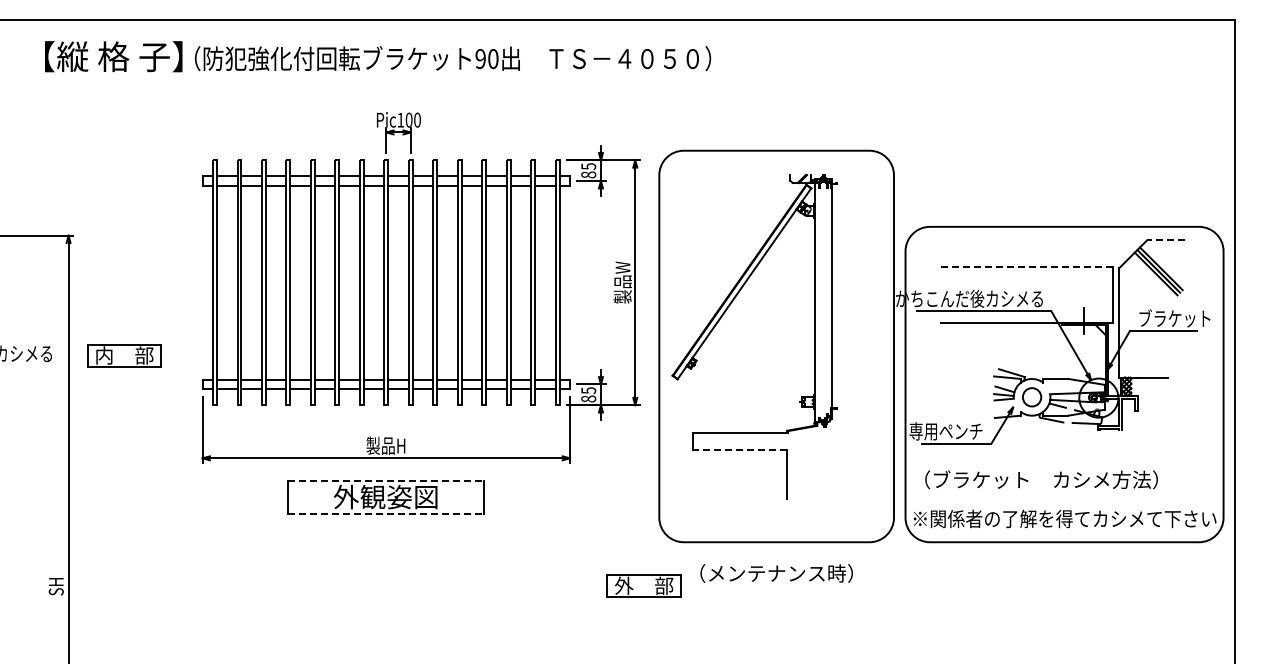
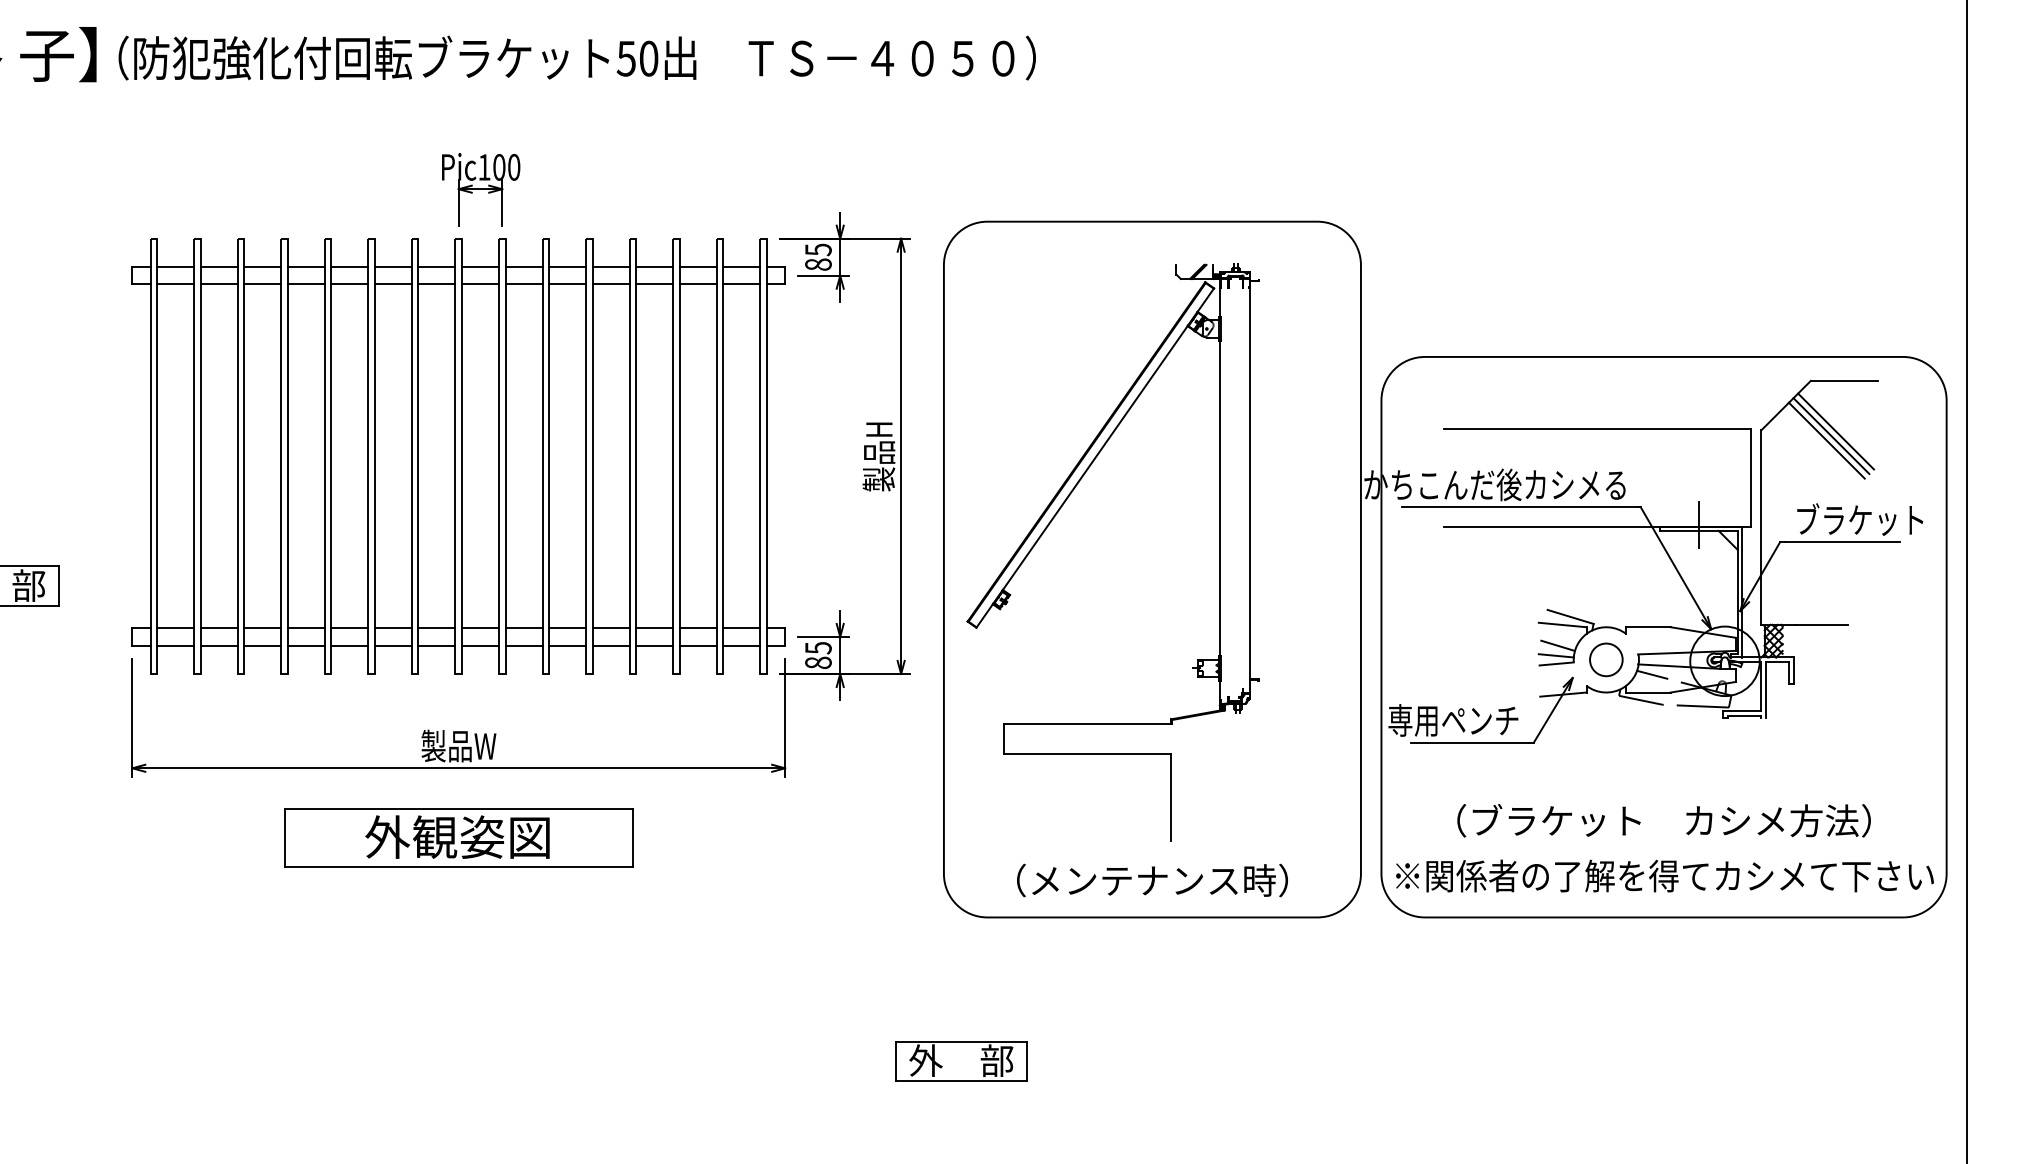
text: (480, 58) -> (626, 57), 90 -> 50
line: (1165, 240) -> (1843, 381), dashed -> solid
line: (1026, 267) -> (1596, 429), dashed -> solid
text: (622, 282) -> (878, 455), 製品W -> 製品H
text: (386, 445) -> (459, 745), 製品H -> 製品W
line: (739, 450) -> (1086, 754), dashed -> solid
text: (1041, 479) -> (1663, 820), moved
line: (386, 481) -> (459, 809), dashed -> solid
line: (386, 513) -> (459, 866), dashed -> solid
text: (776, 573) -> (1152, 880), moved
part: (643, 585) -> (960, 1060), moved

